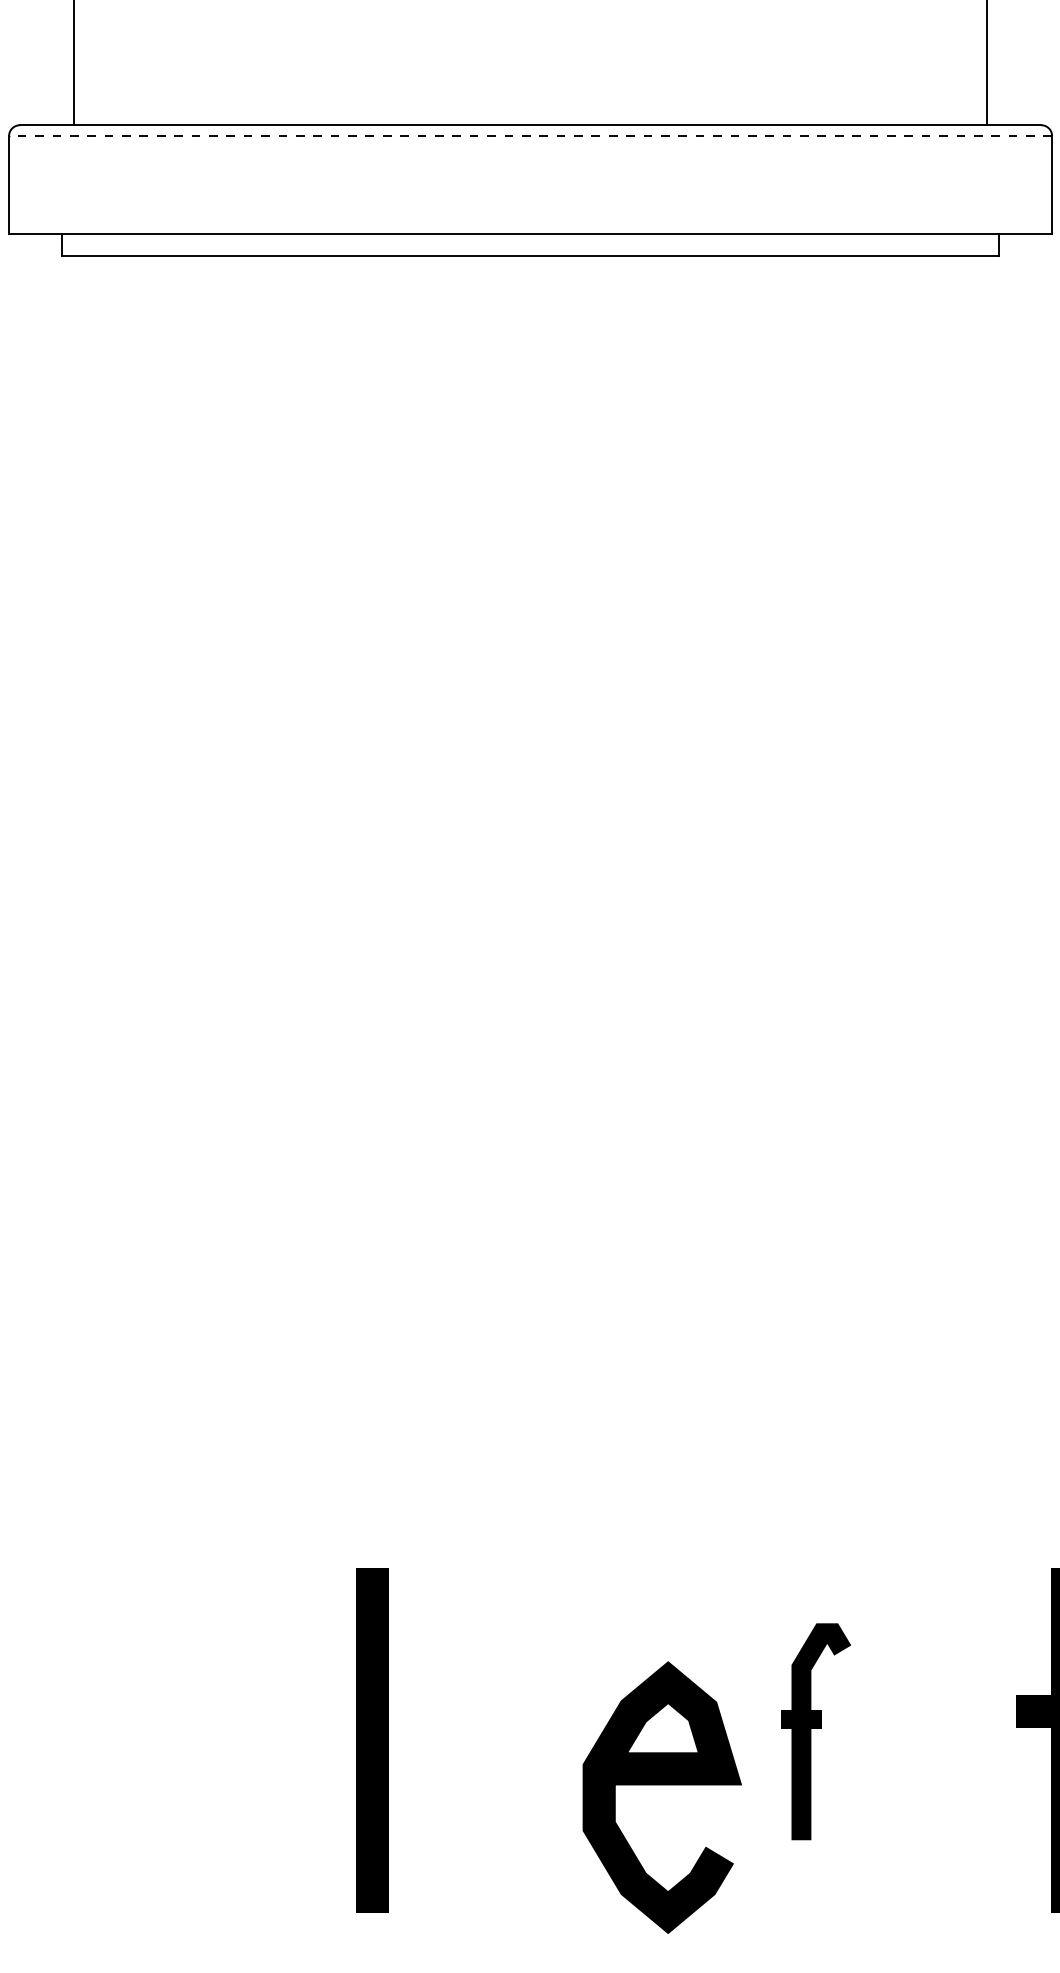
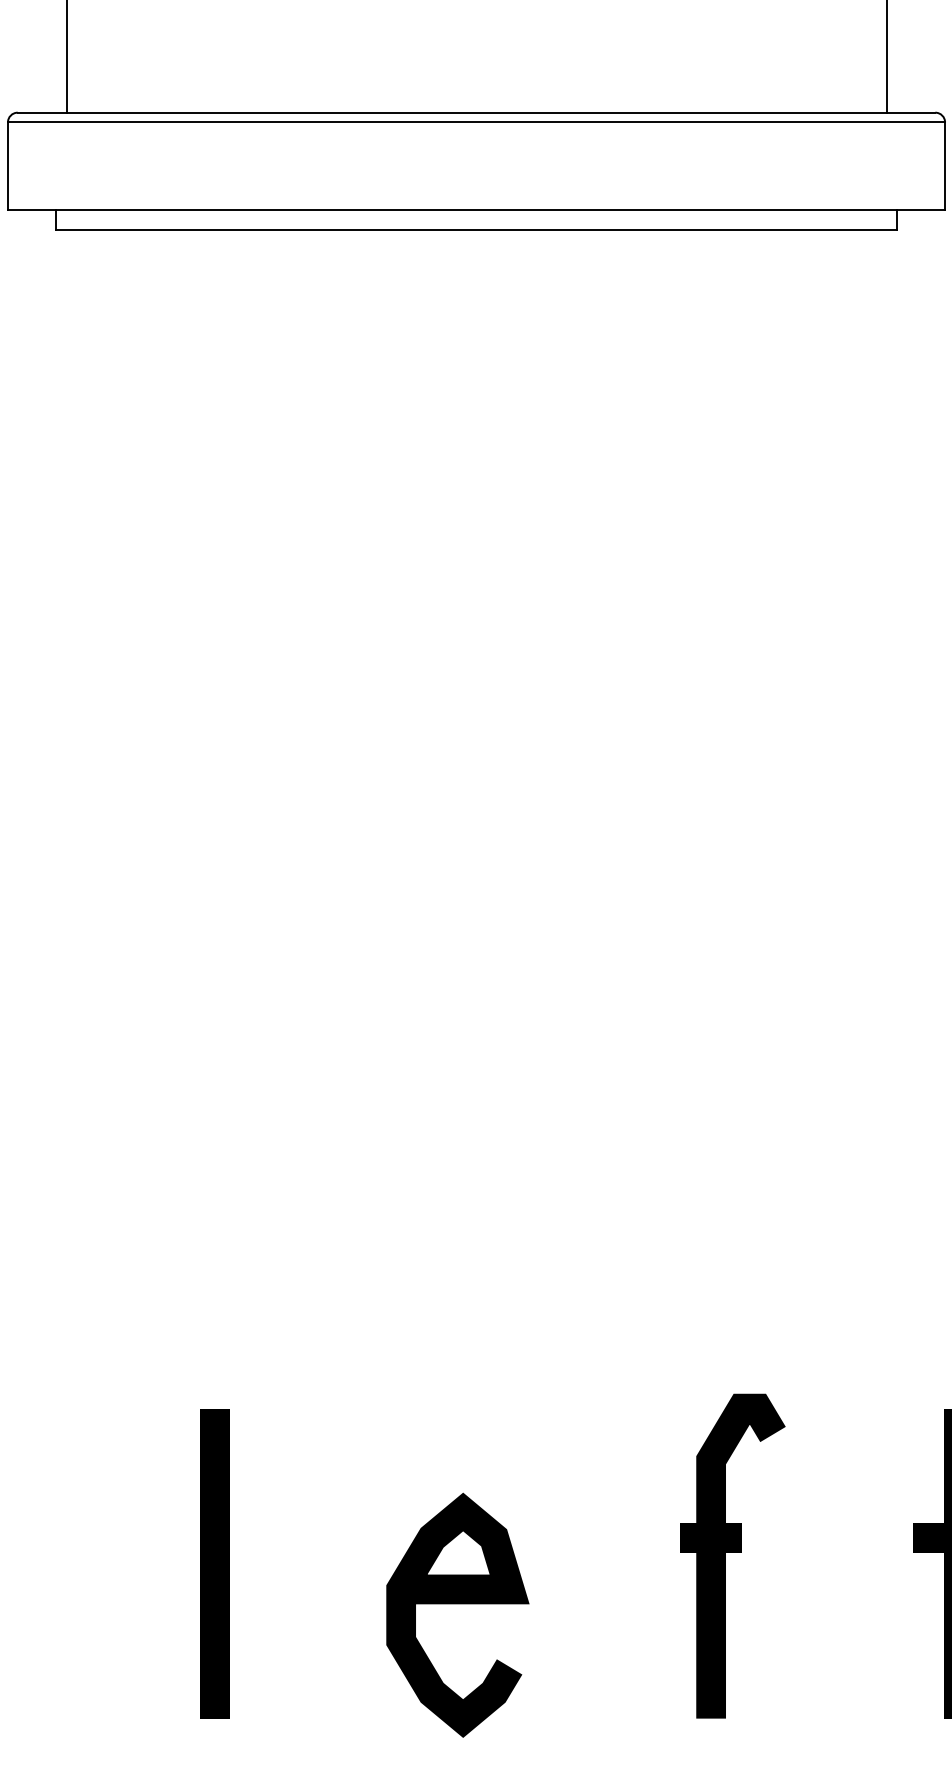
line: (530, 136) -> (476, 122), dashed -> solid
part: (815, 1731) -> (732, 1555), size x1.67
line: (371, 1740) -> (214, 1563), moved
curve: (661, 1785) -> (457, 1604), moved

